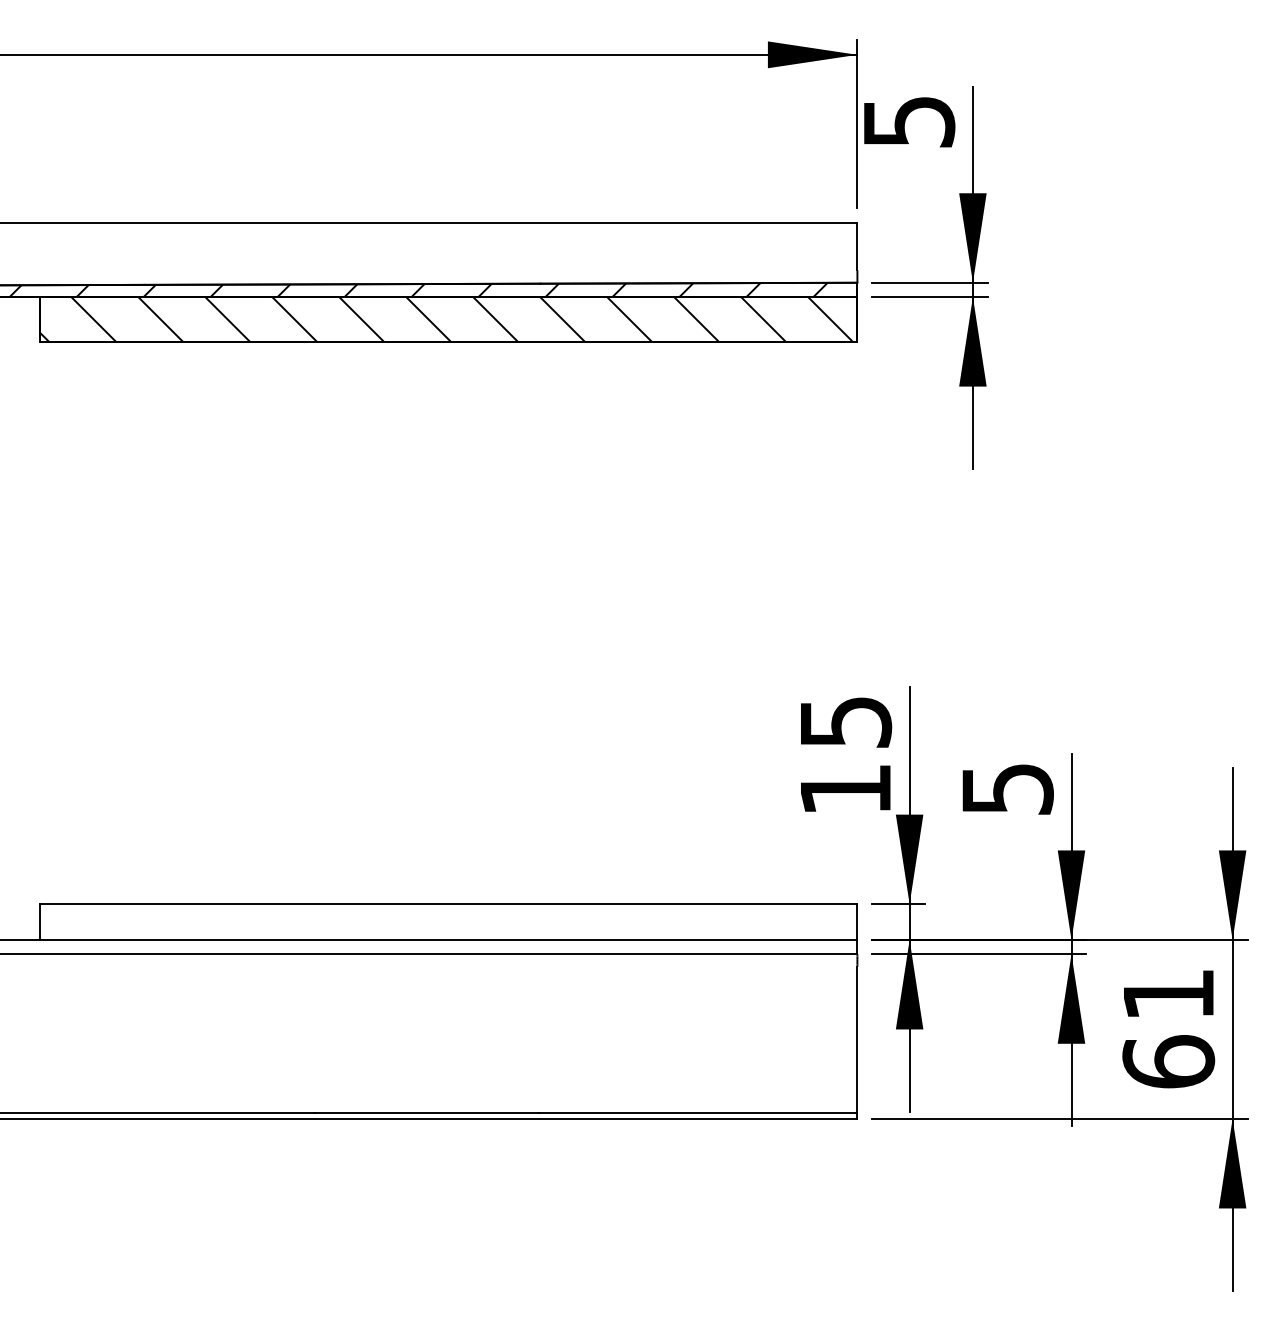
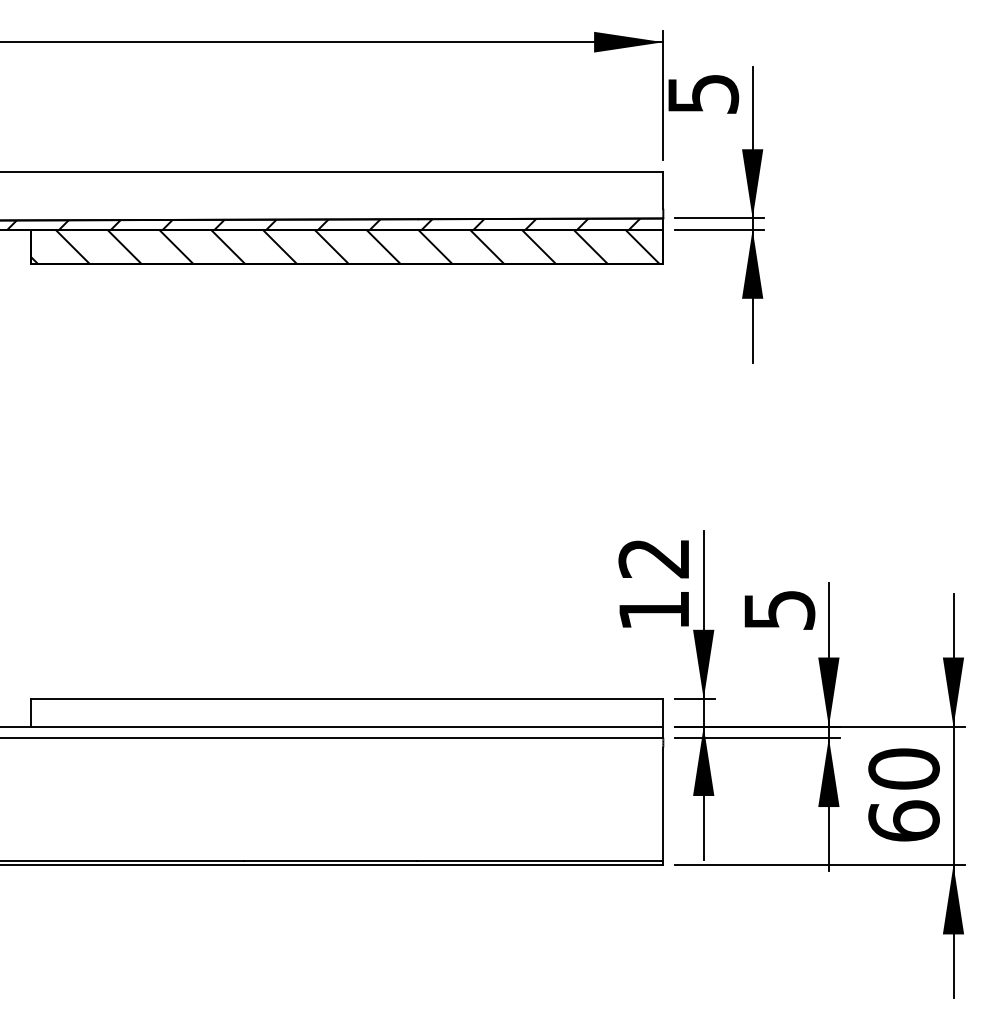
text: (845, 722) -> (654, 558), 15 -> 12
text: (1168, 994) -> (903, 768), 61 -> 60

